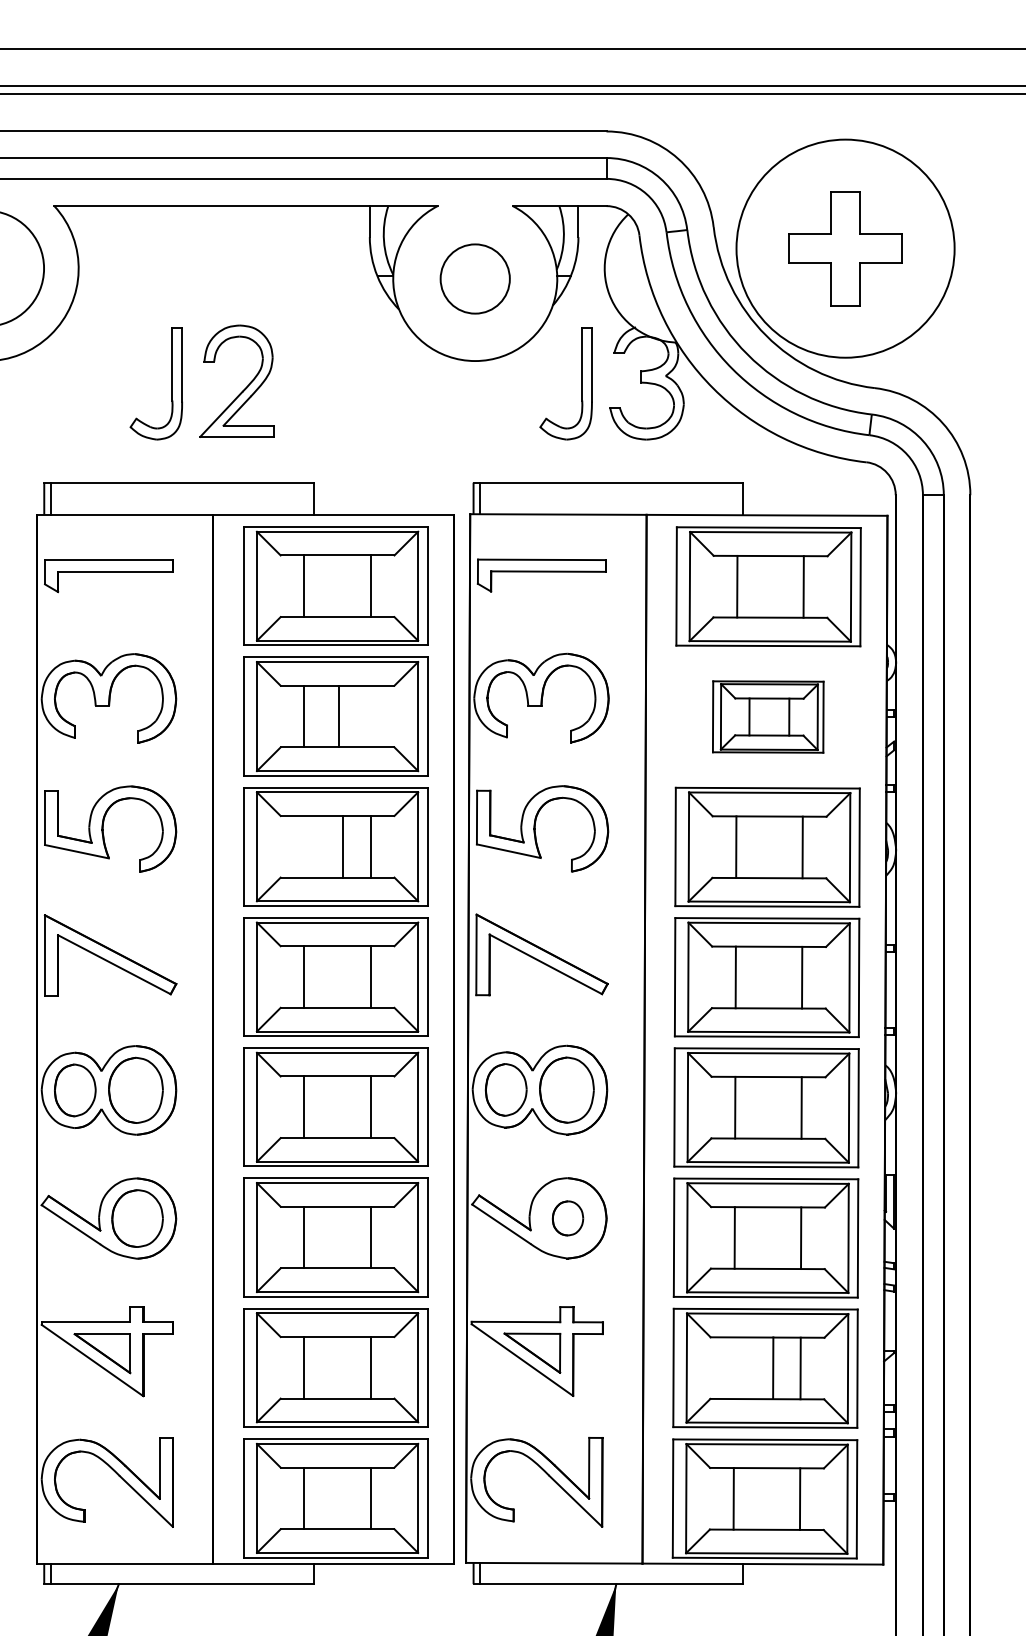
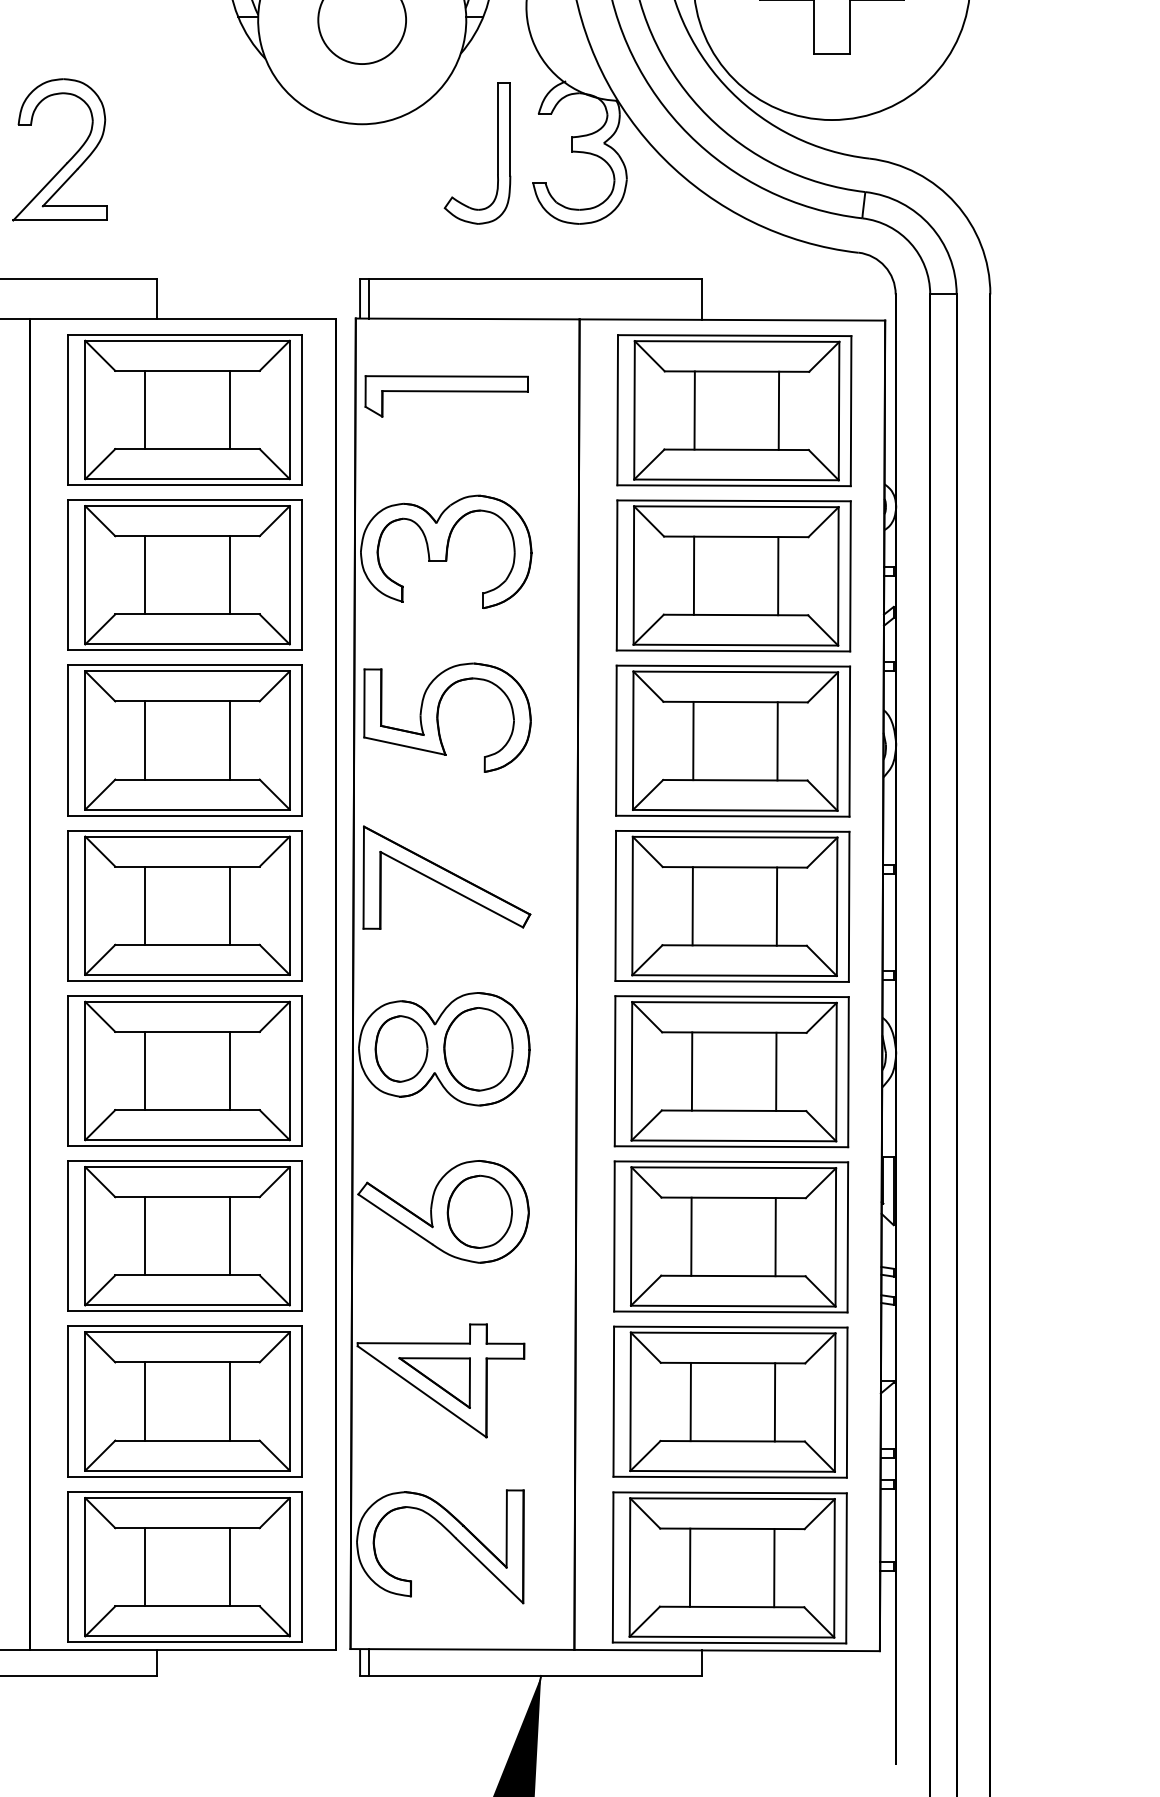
line: (338, 716) -> (229, 575), moved
part: (768, 716) -> (734, 575), size x1.67
line: (343, 846) -> (145, 740), moved
part: (567, 1218) -> (479, 1212), size x1.67
line: (773, 1368) -> (691, 1402), moved

